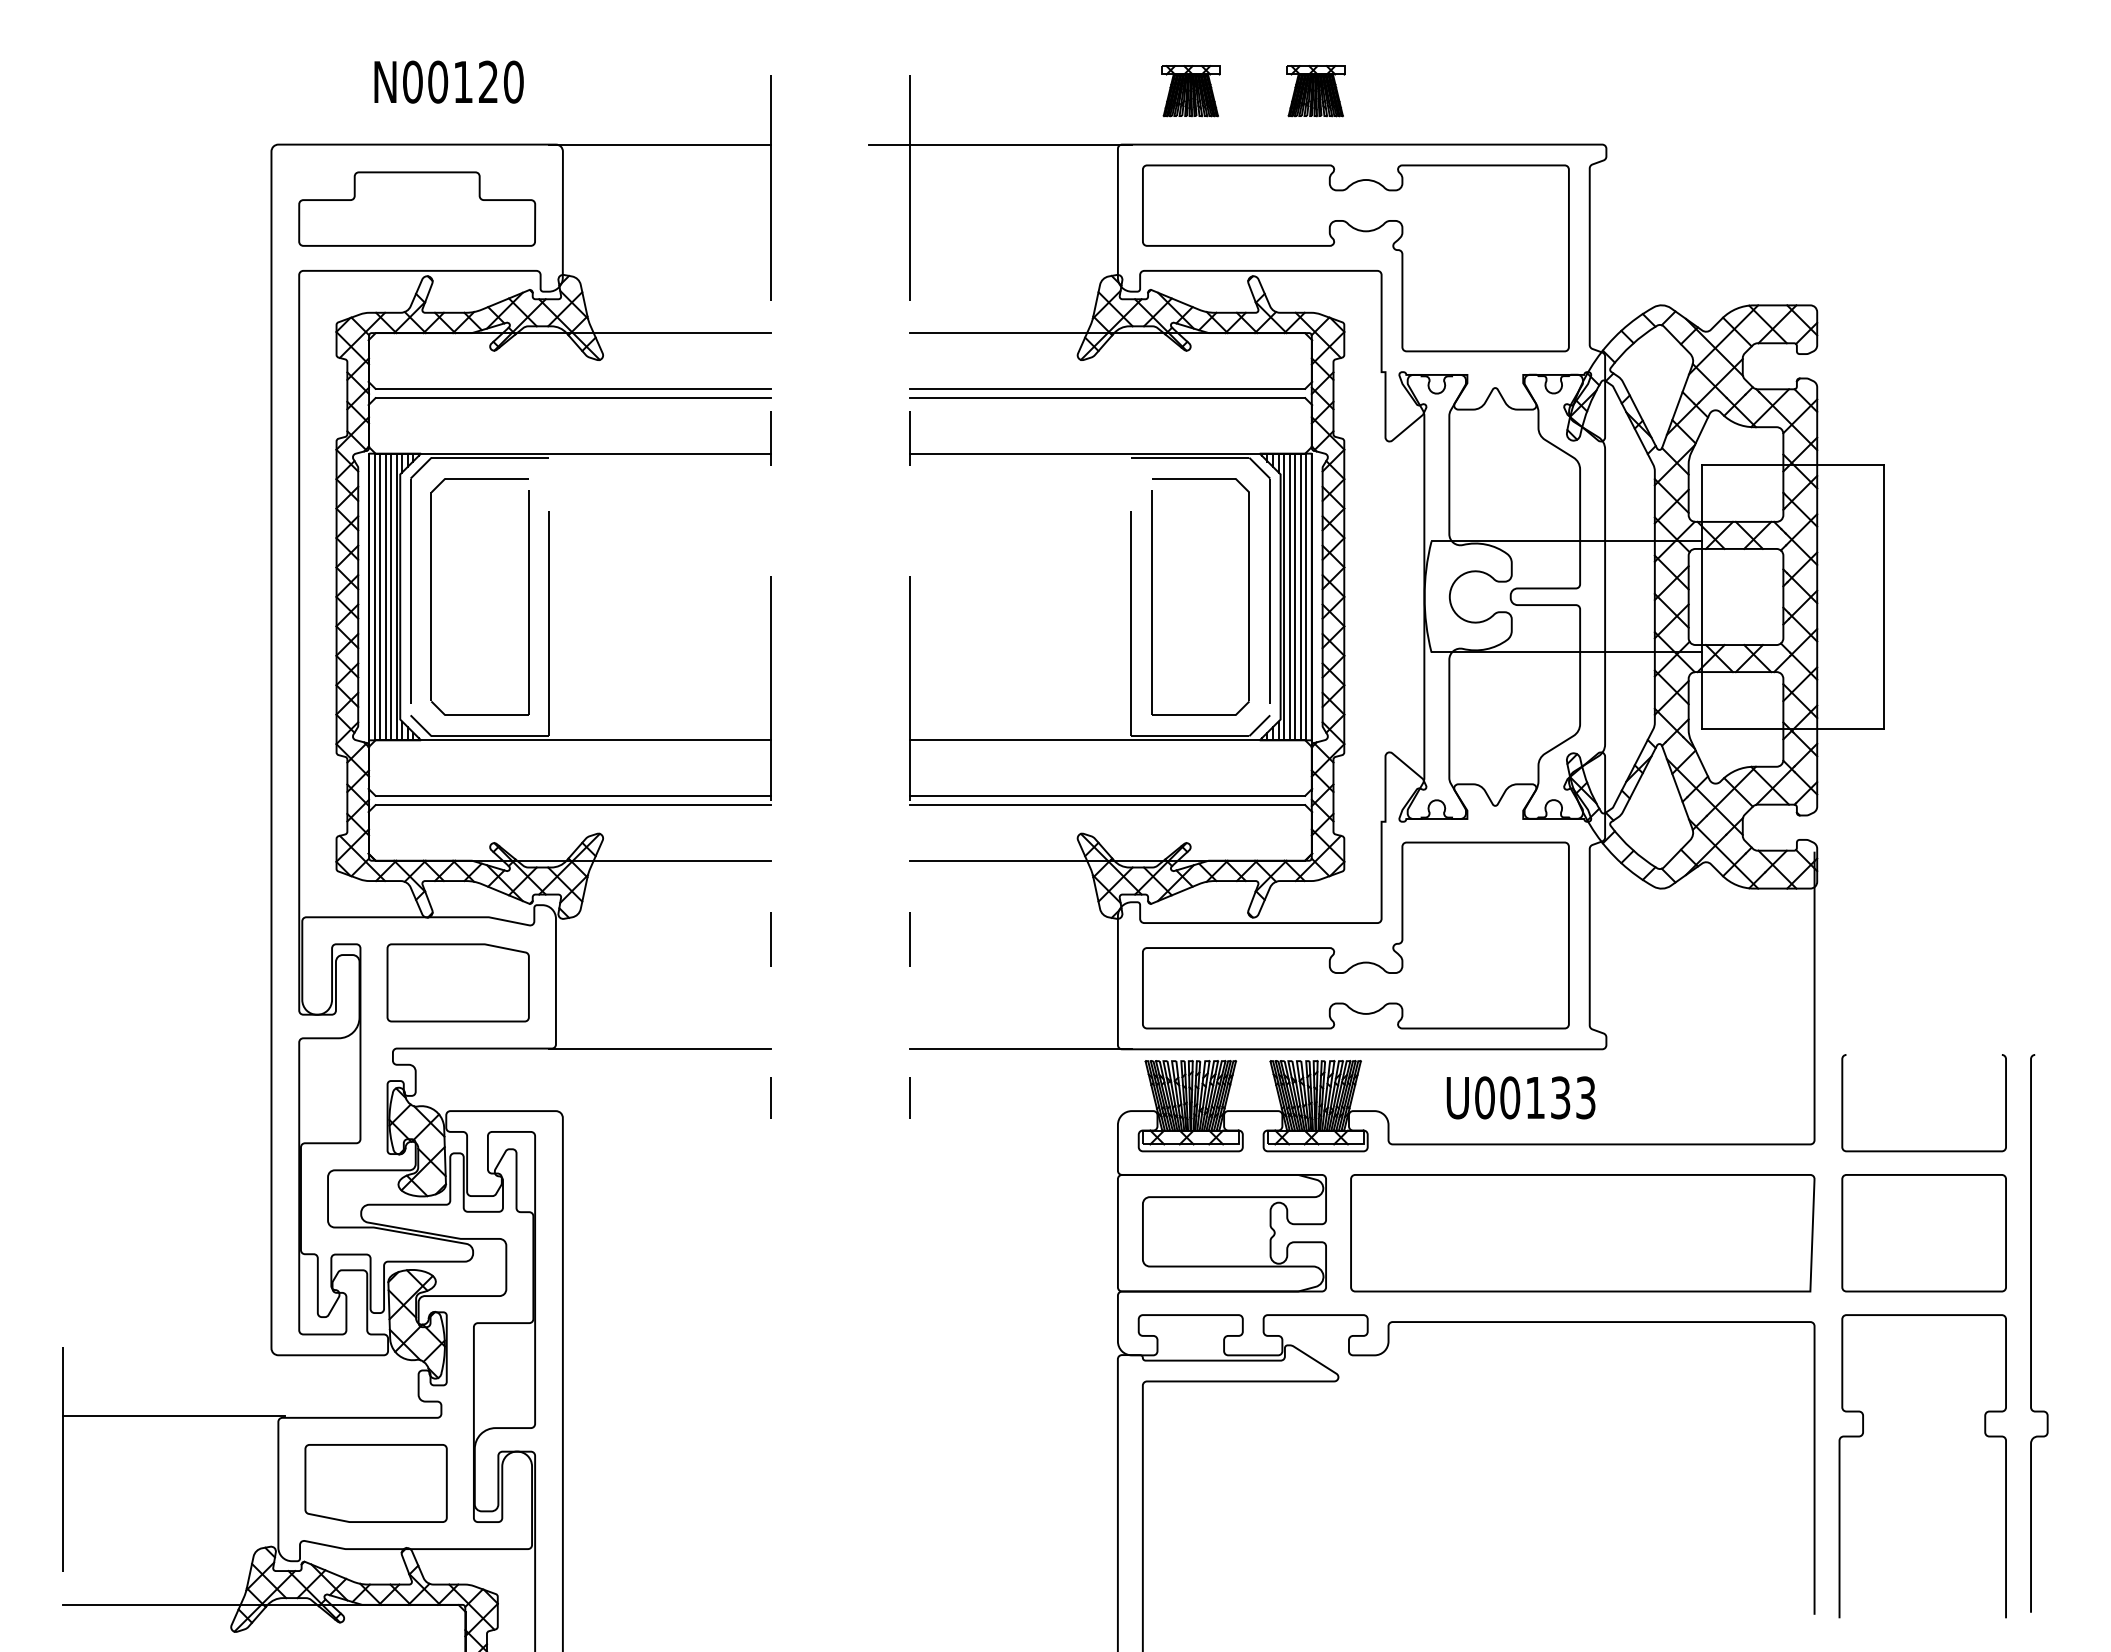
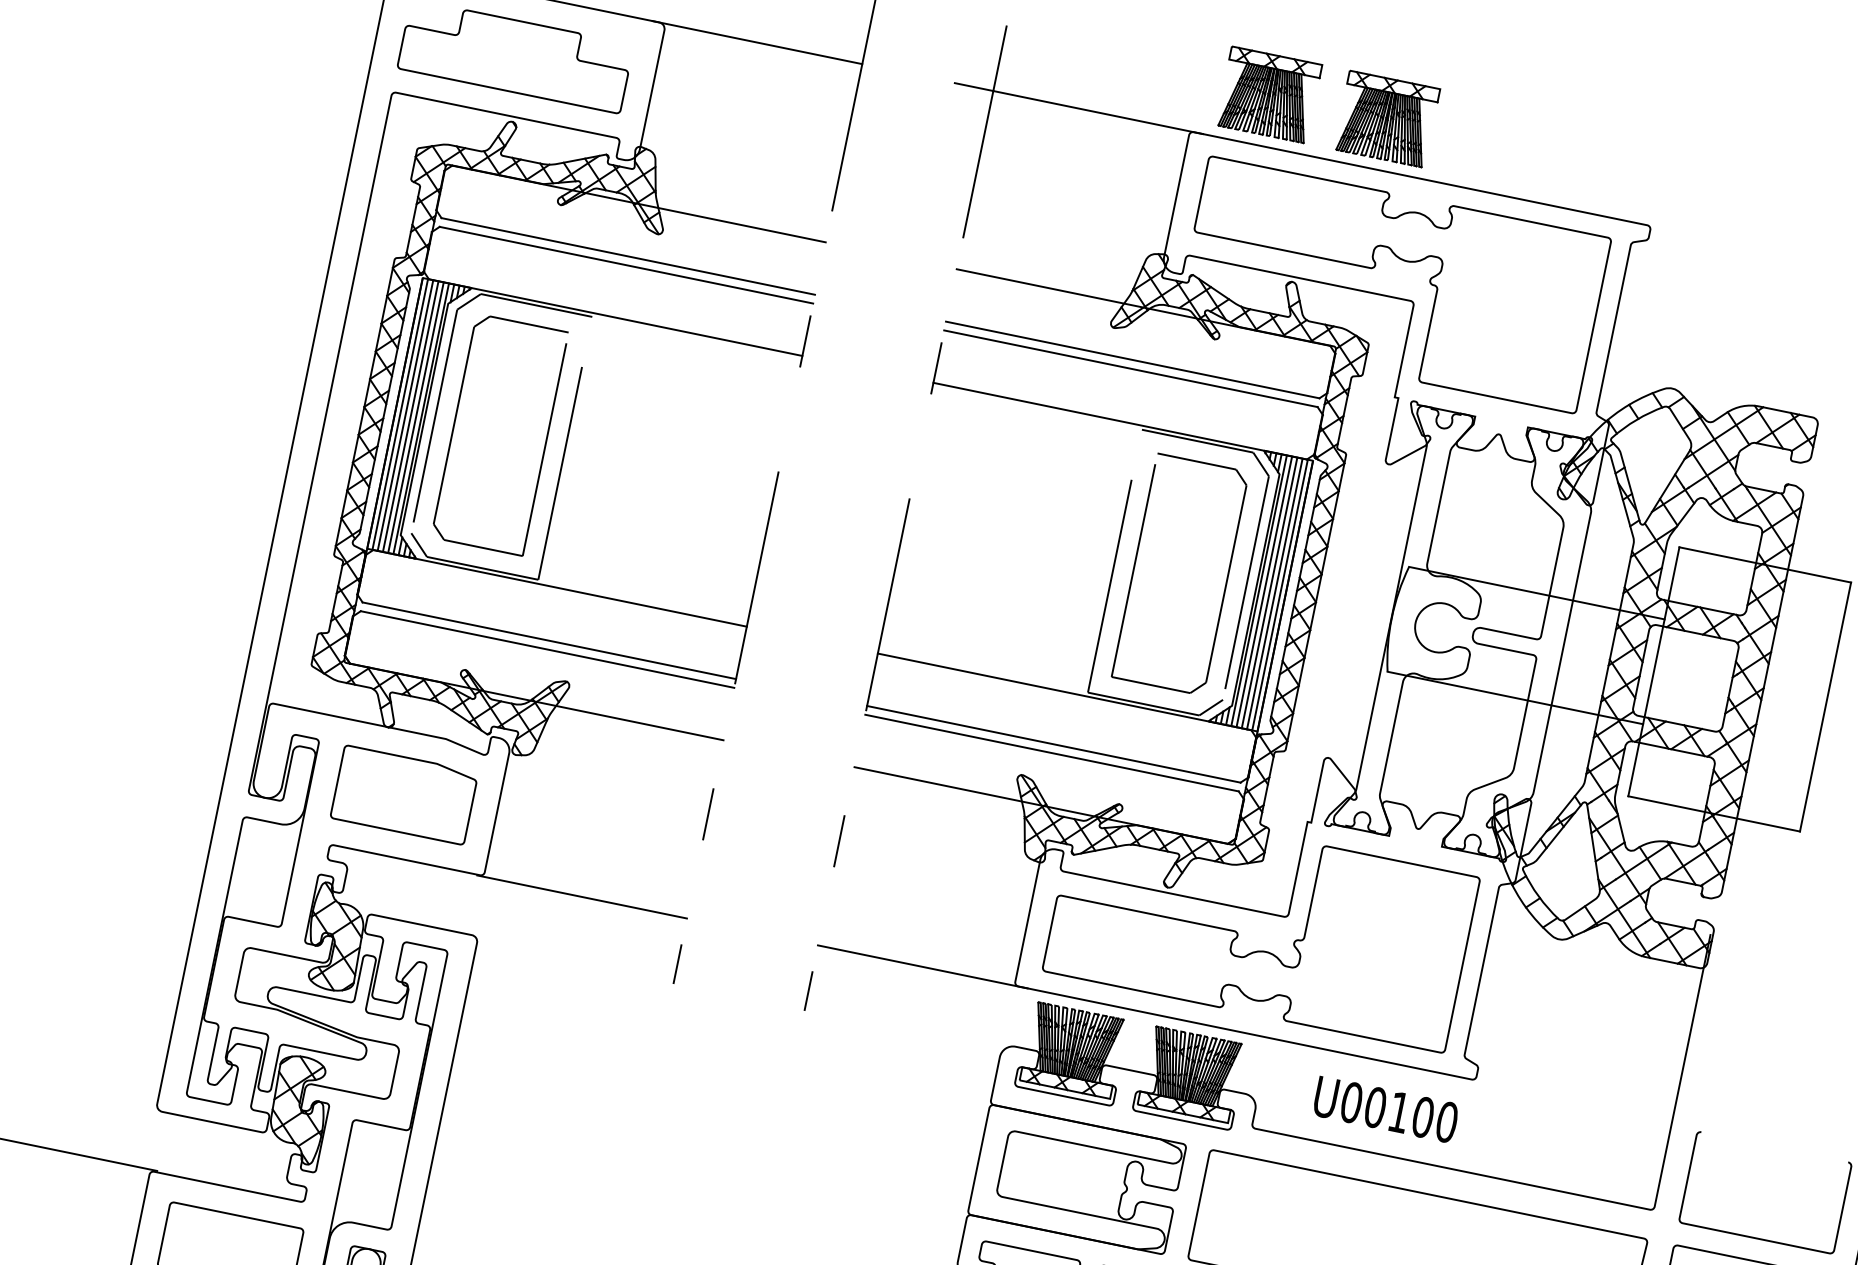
part: (1190, 90) -> (1268, 94), size x1.67
part: (1315, 90) -> (1386, 118), size x1.67
text: (1572, 1097) -> (1434, 1119), U00133 -> U00100

